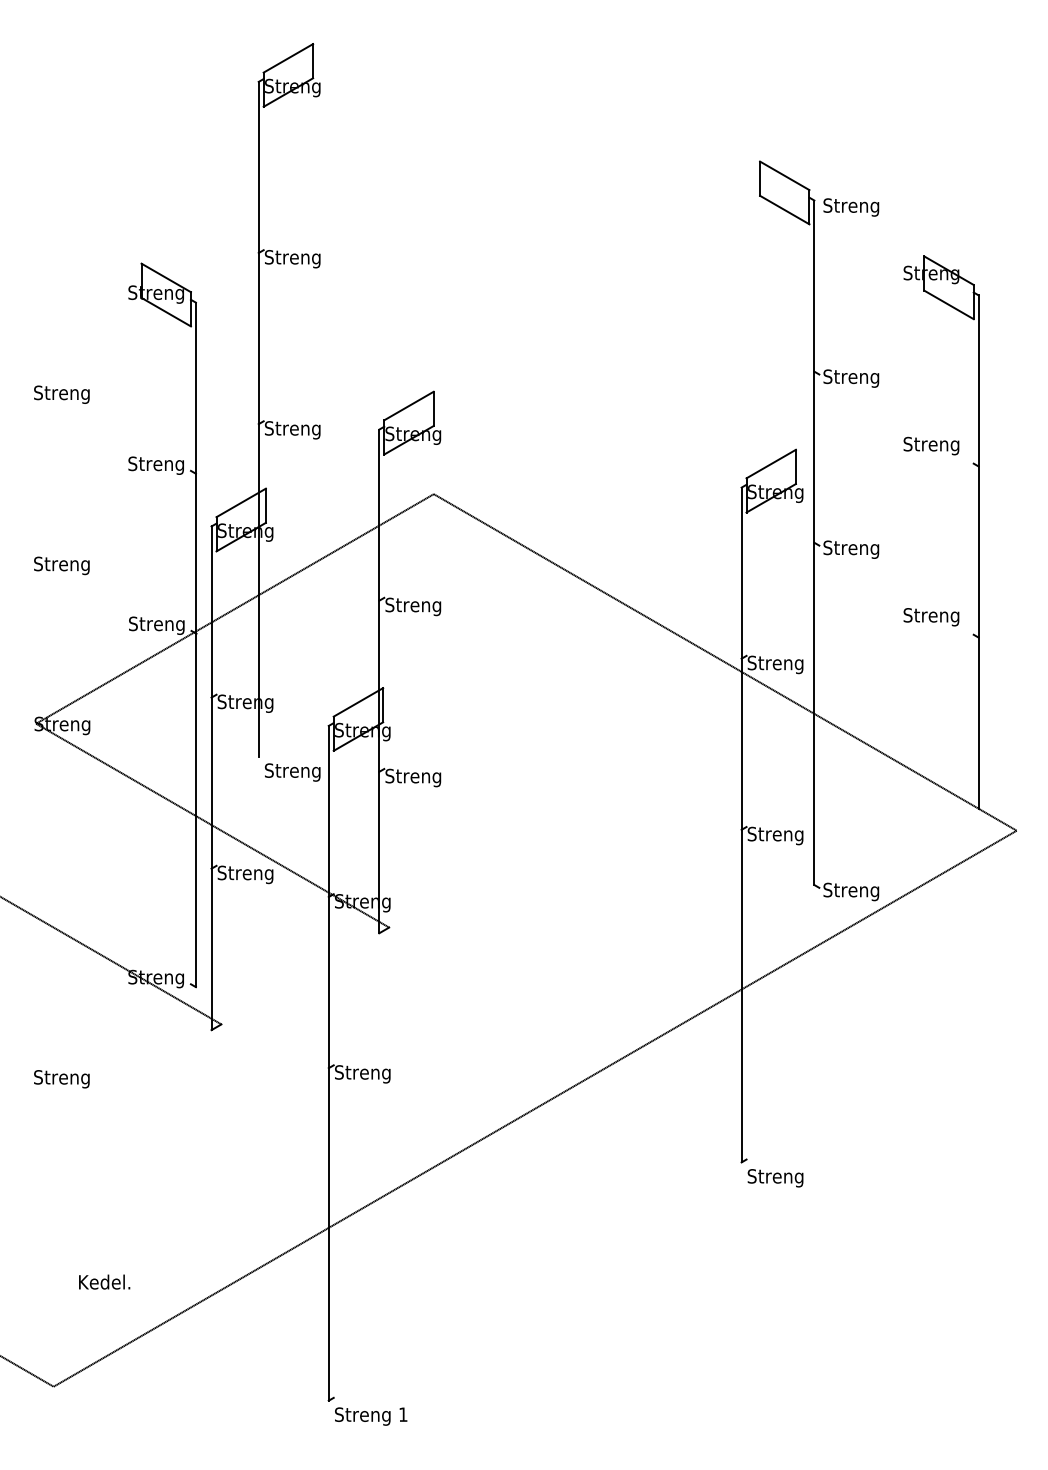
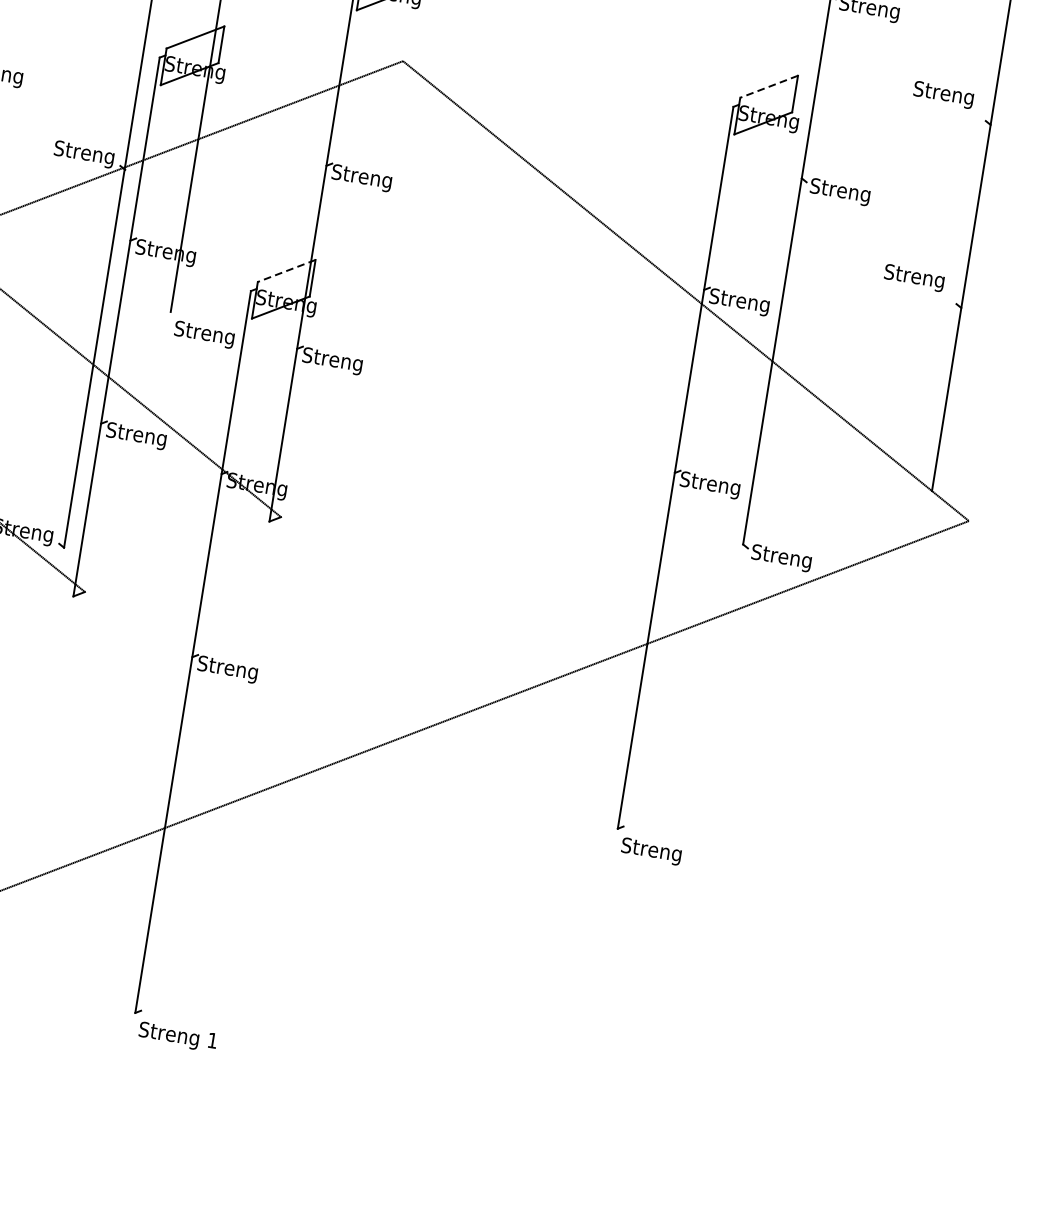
line: (771, 464) -> (769, 87), solid -> dashed
line: (358, 702) -> (286, 271), solid -> dashed

